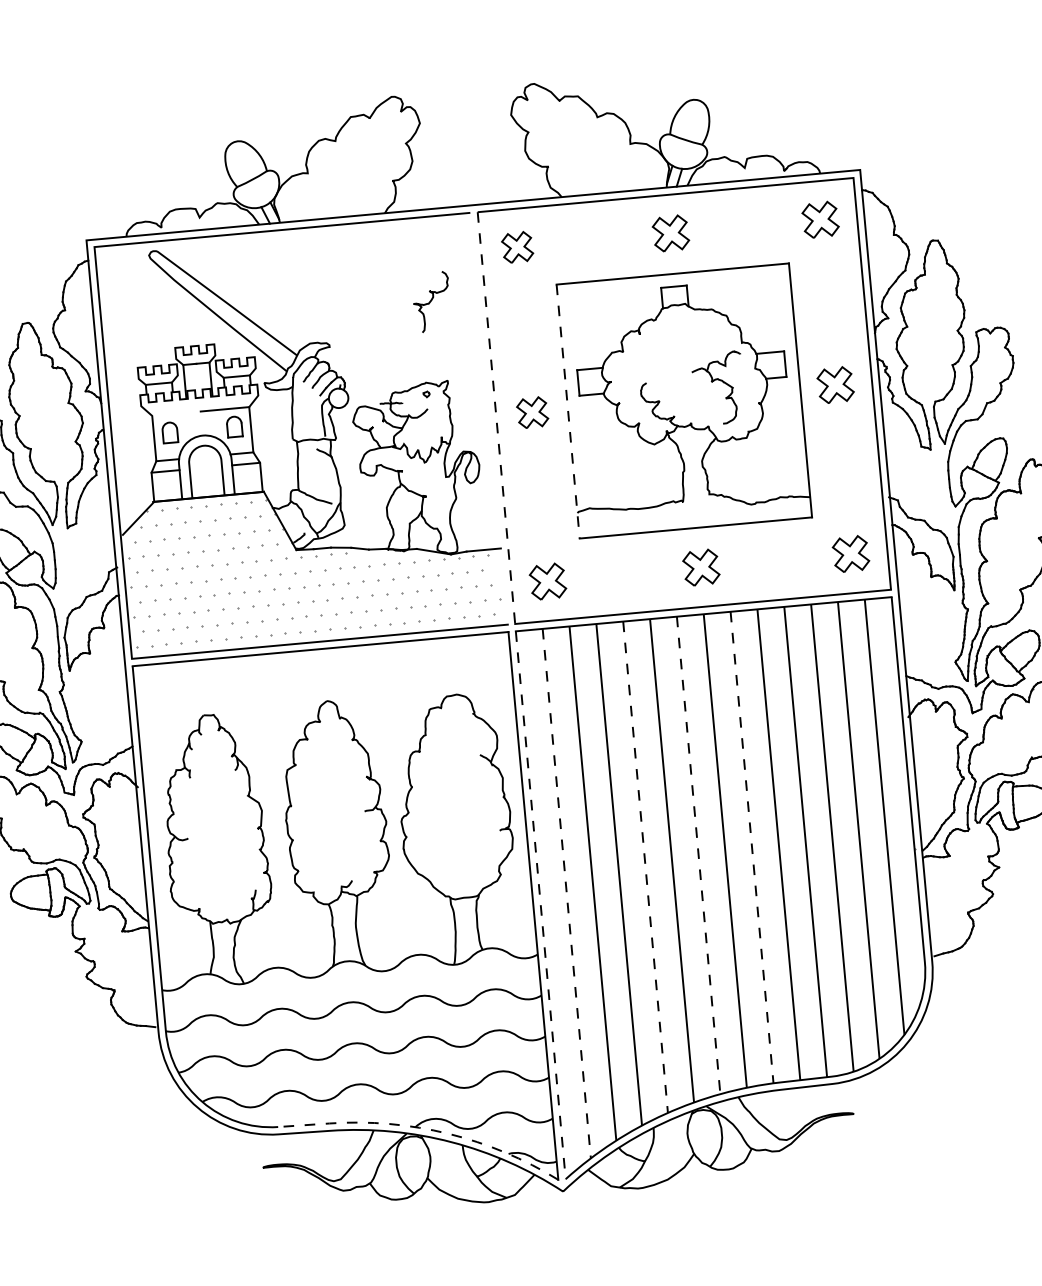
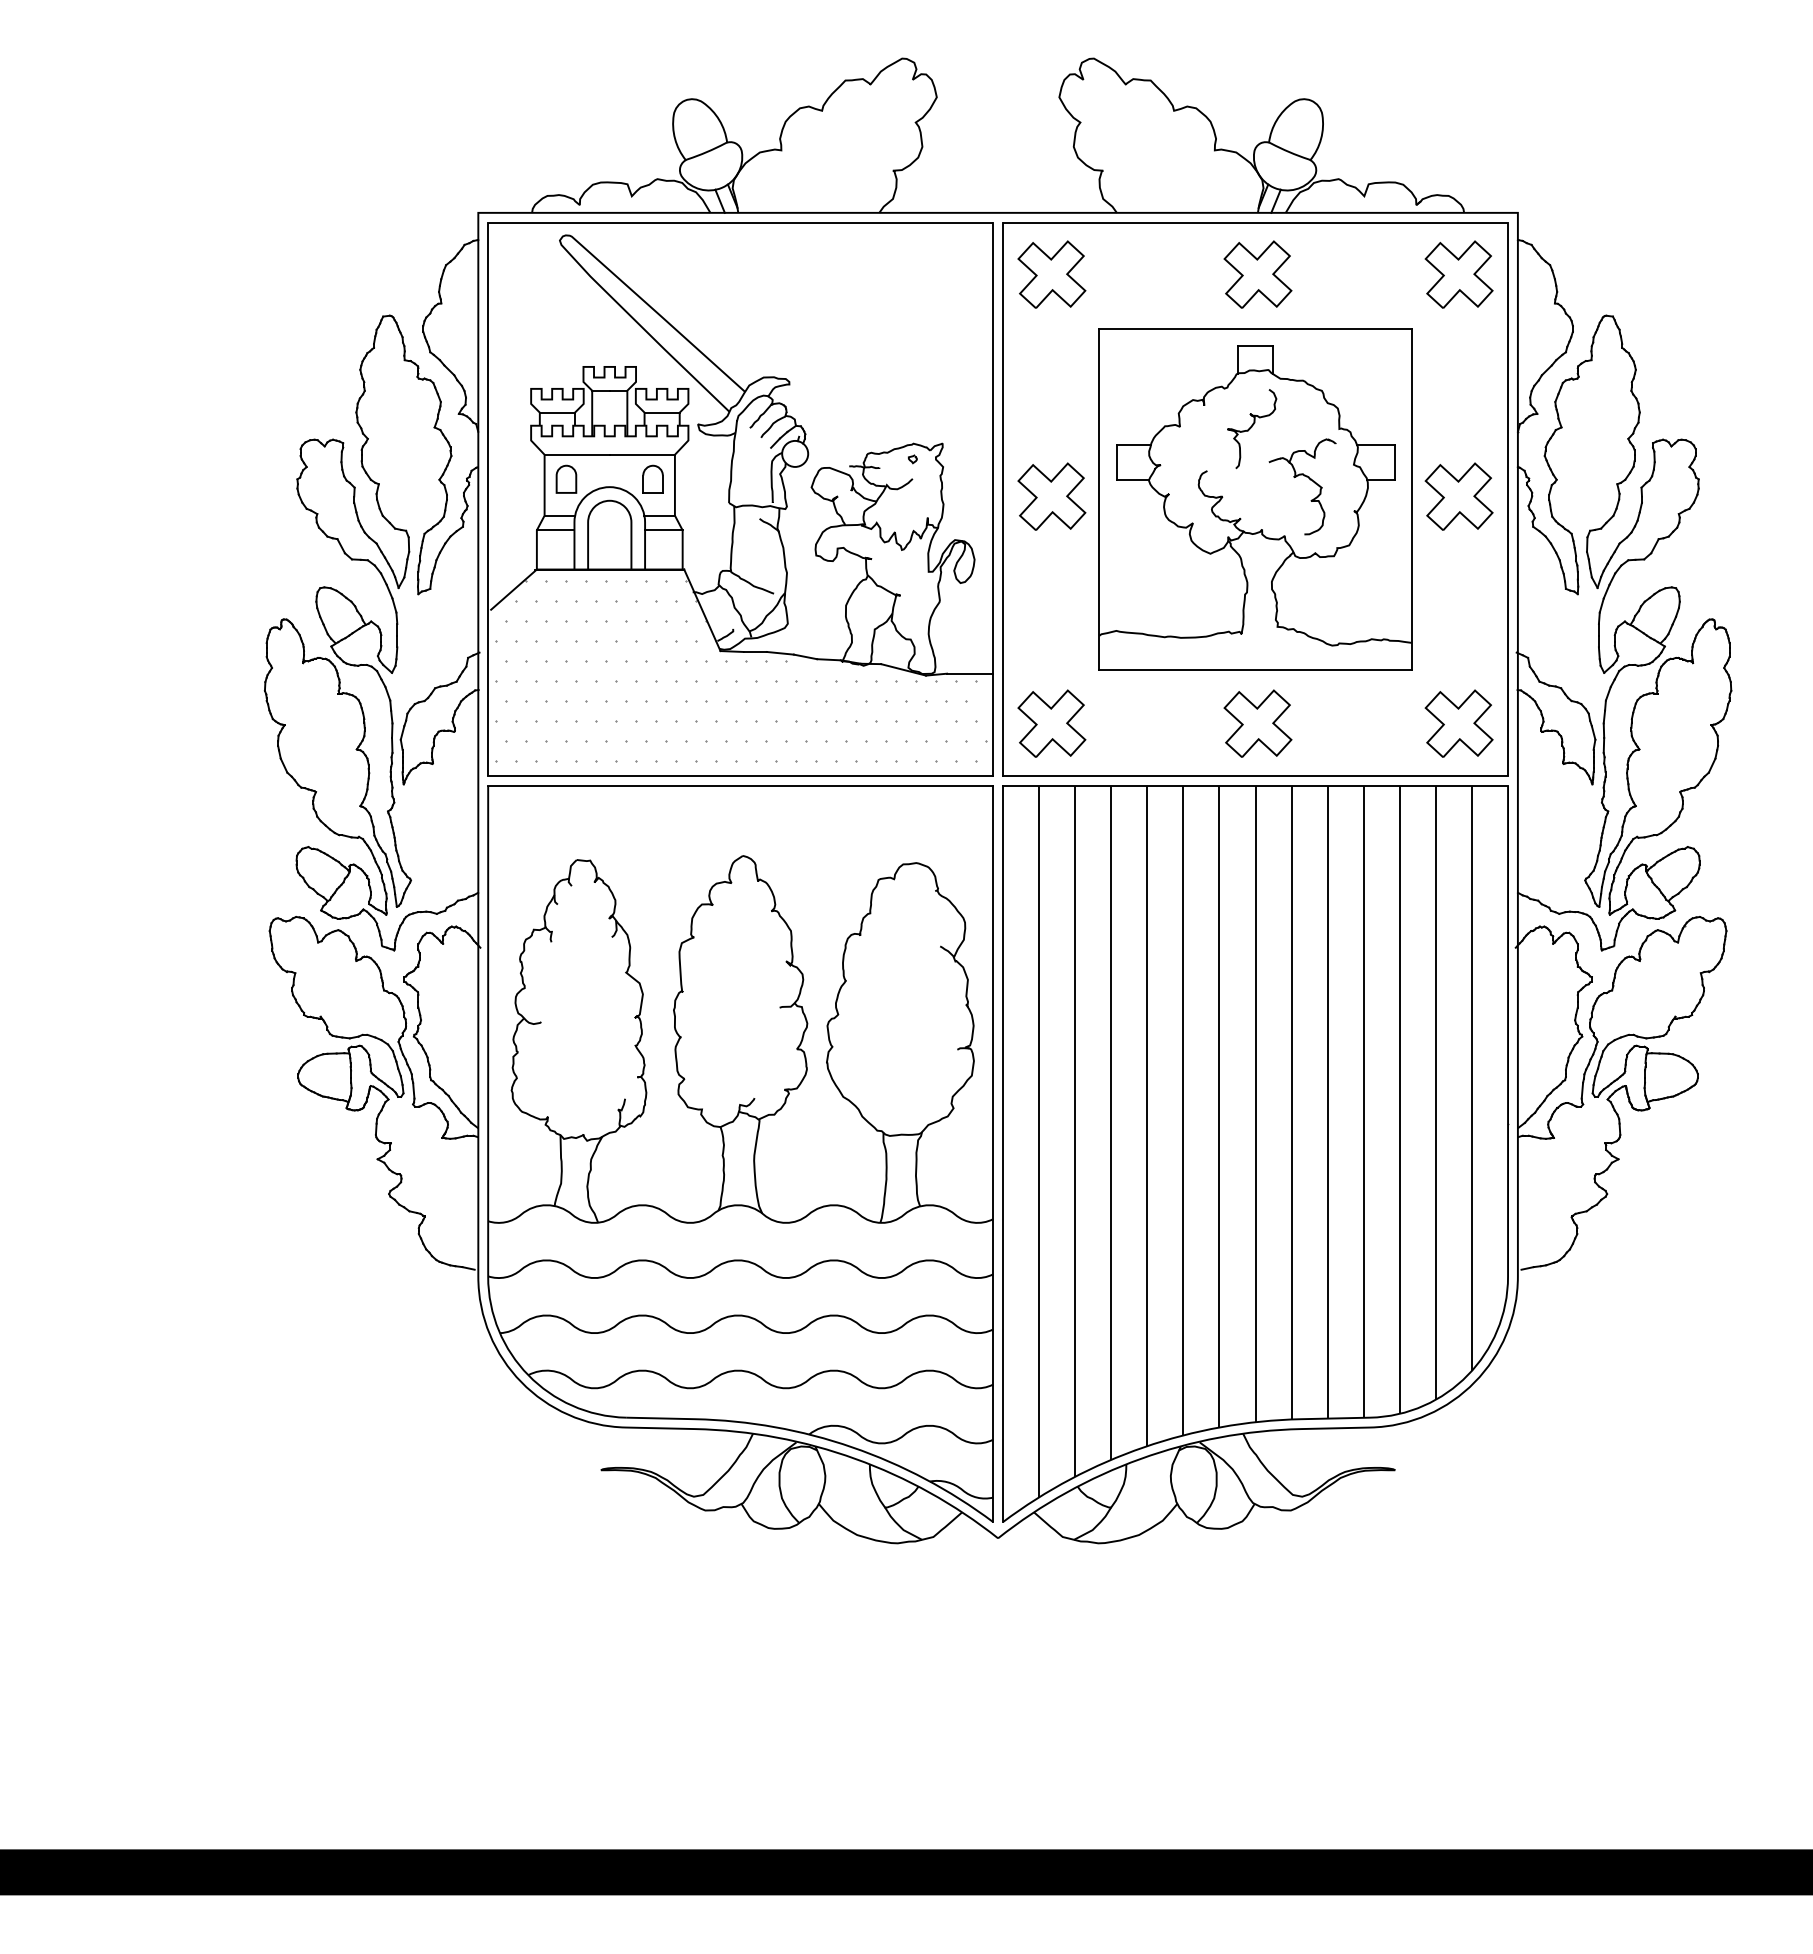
part: (820, 219) -> (1458, 274), size x1.43
part: (670, 233) -> (1257, 274), size x1.43
part: (517, 247) -> (1051, 274), size x1.67
curve: (431, 301) -> (1251, 428), moved
part: (835, 385) -> (1458, 496), size x1.43
line: (568, 411) -> (1099, 499), dashed -> solid
part: (532, 412) -> (1051, 496), size x1.67
line: (175, 413) -> (576, 454), added
line: (489, 418) -> (993, 499), added
line: (496, 418) -> (1003, 499), dashed -> solid
part: (850, 554) -> (1458, 723), size x1.43
part: (700, 567) -> (1257, 723), size x1.43
part: (547, 581) -> (1051, 723), size x1.43
line: (751, 847) -> (1291, 1102), dashed -> solid
line: (698, 855) -> (1219, 1106), dashed -> solid
line: (645, 867) -> (1147, 1116), dashed -> solid
line: (567, 893) -> (1039, 1141), dashed -> solid
line: (541, 905) -> (1003, 1154), dashed -> solid
line: (423, 1128) -> (819, 1437), dashed -> solid

